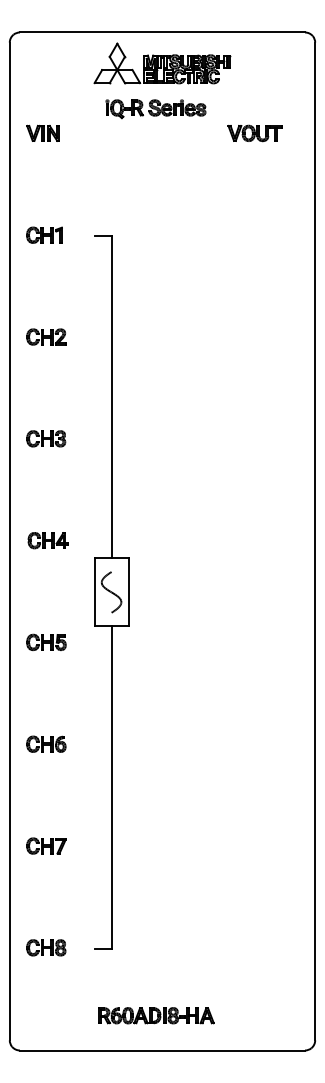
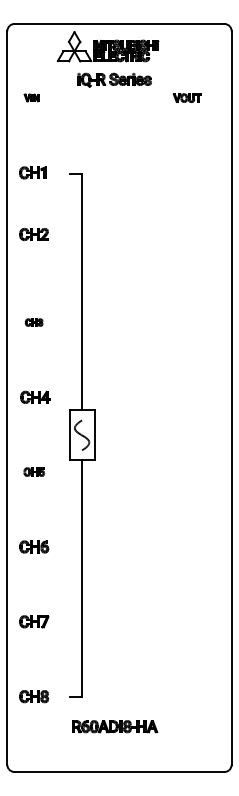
part: (162, 63) -> (107, 46), moved
part: (42, 132) -> (31, 97), size x0.6
part: (254, 133) -> (187, 98), size x0.7
part: (46, 336) -> (34, 234), moved
part: (46, 438) -> (34, 322), size x0.6
part: (46, 641) -> (34, 471), size x0.7
part: (156, 1015) -> (115, 726), moved

